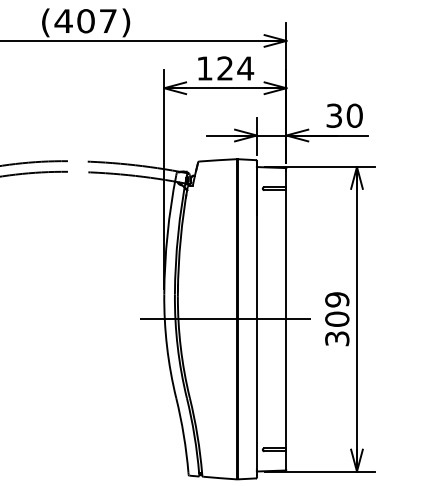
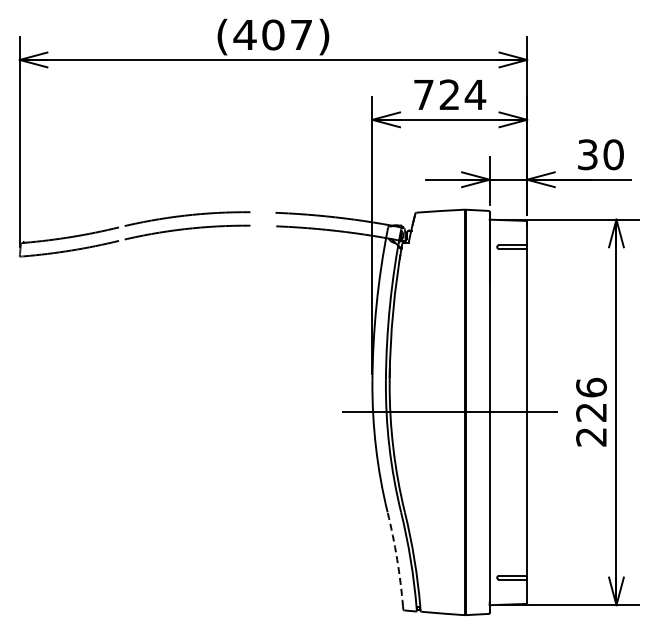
text: (204, 68) -> (423, 94), 124 -> 724
text: (337, 318) -> (591, 411), 309 -> 226
arc: (184, 435) -> (397, 559), solid -> dashed

